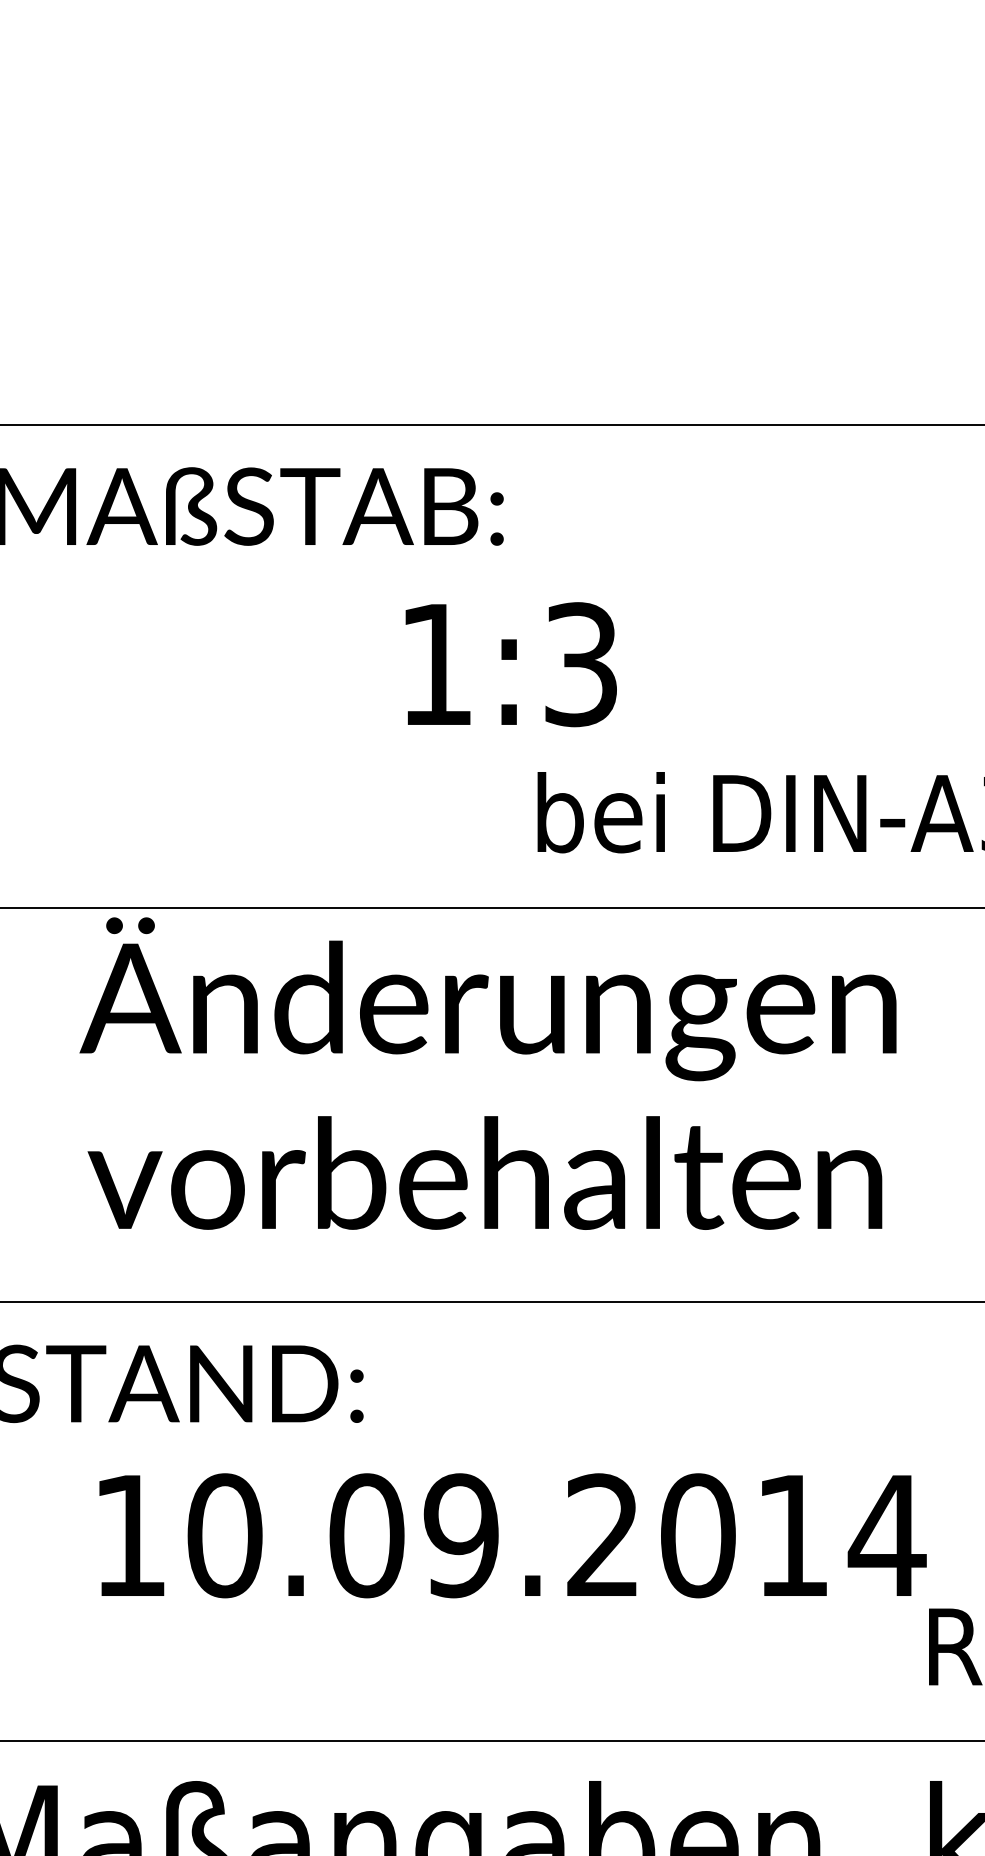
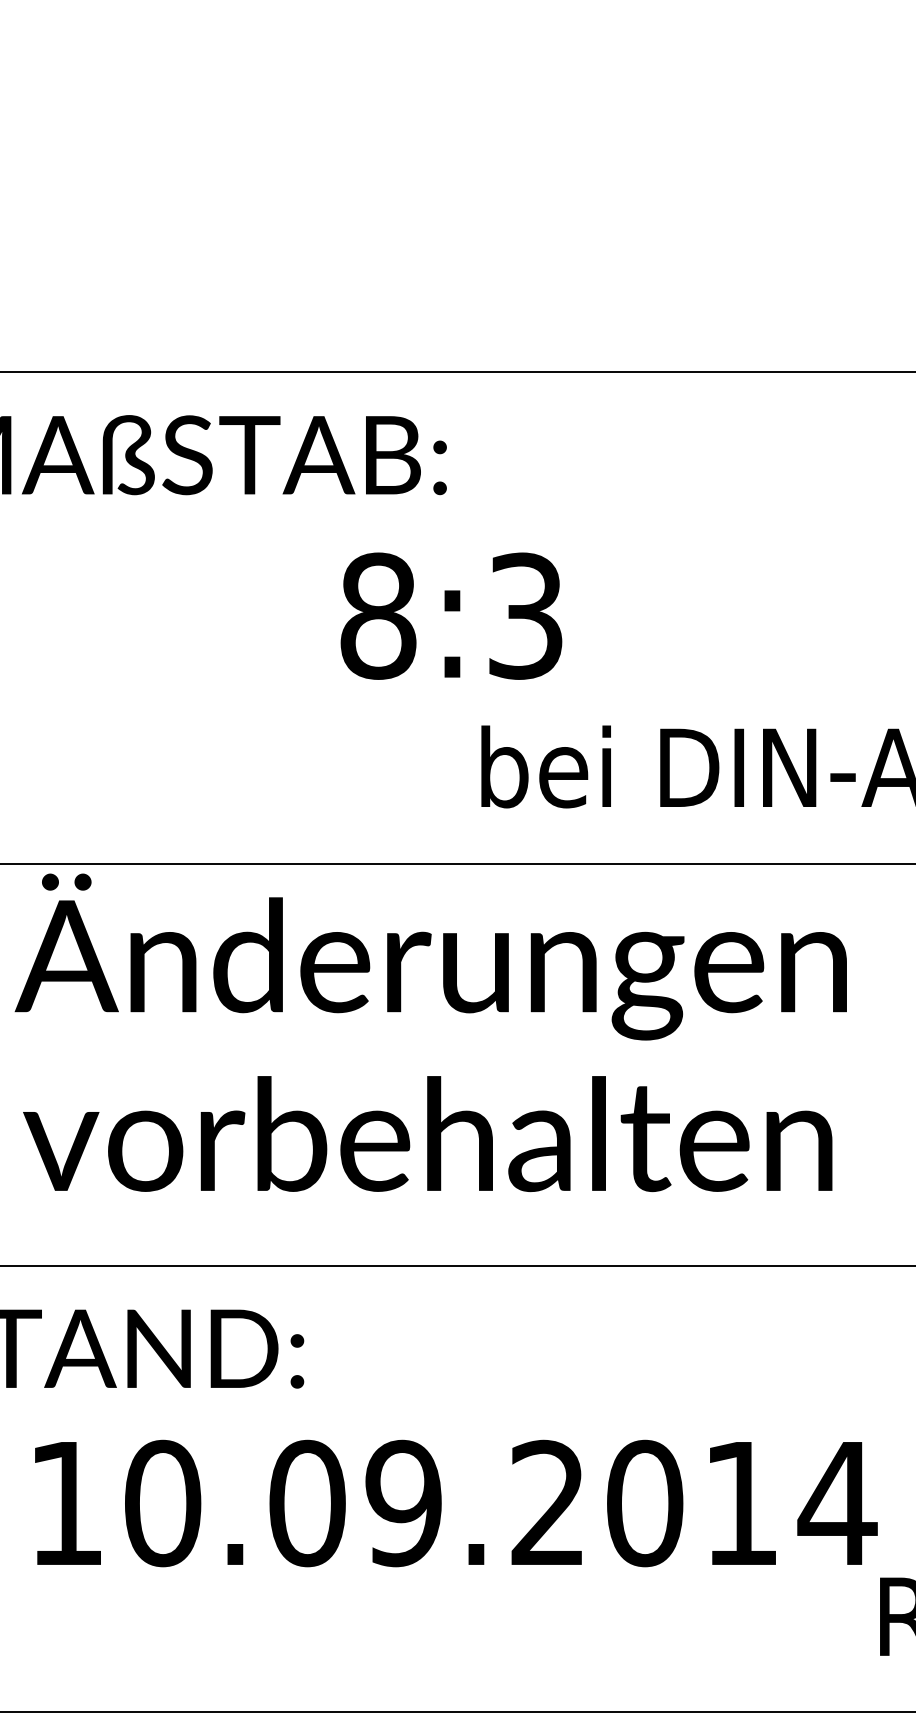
text: (436, 664) -> (378, 616), 1:3 -> 8:3

